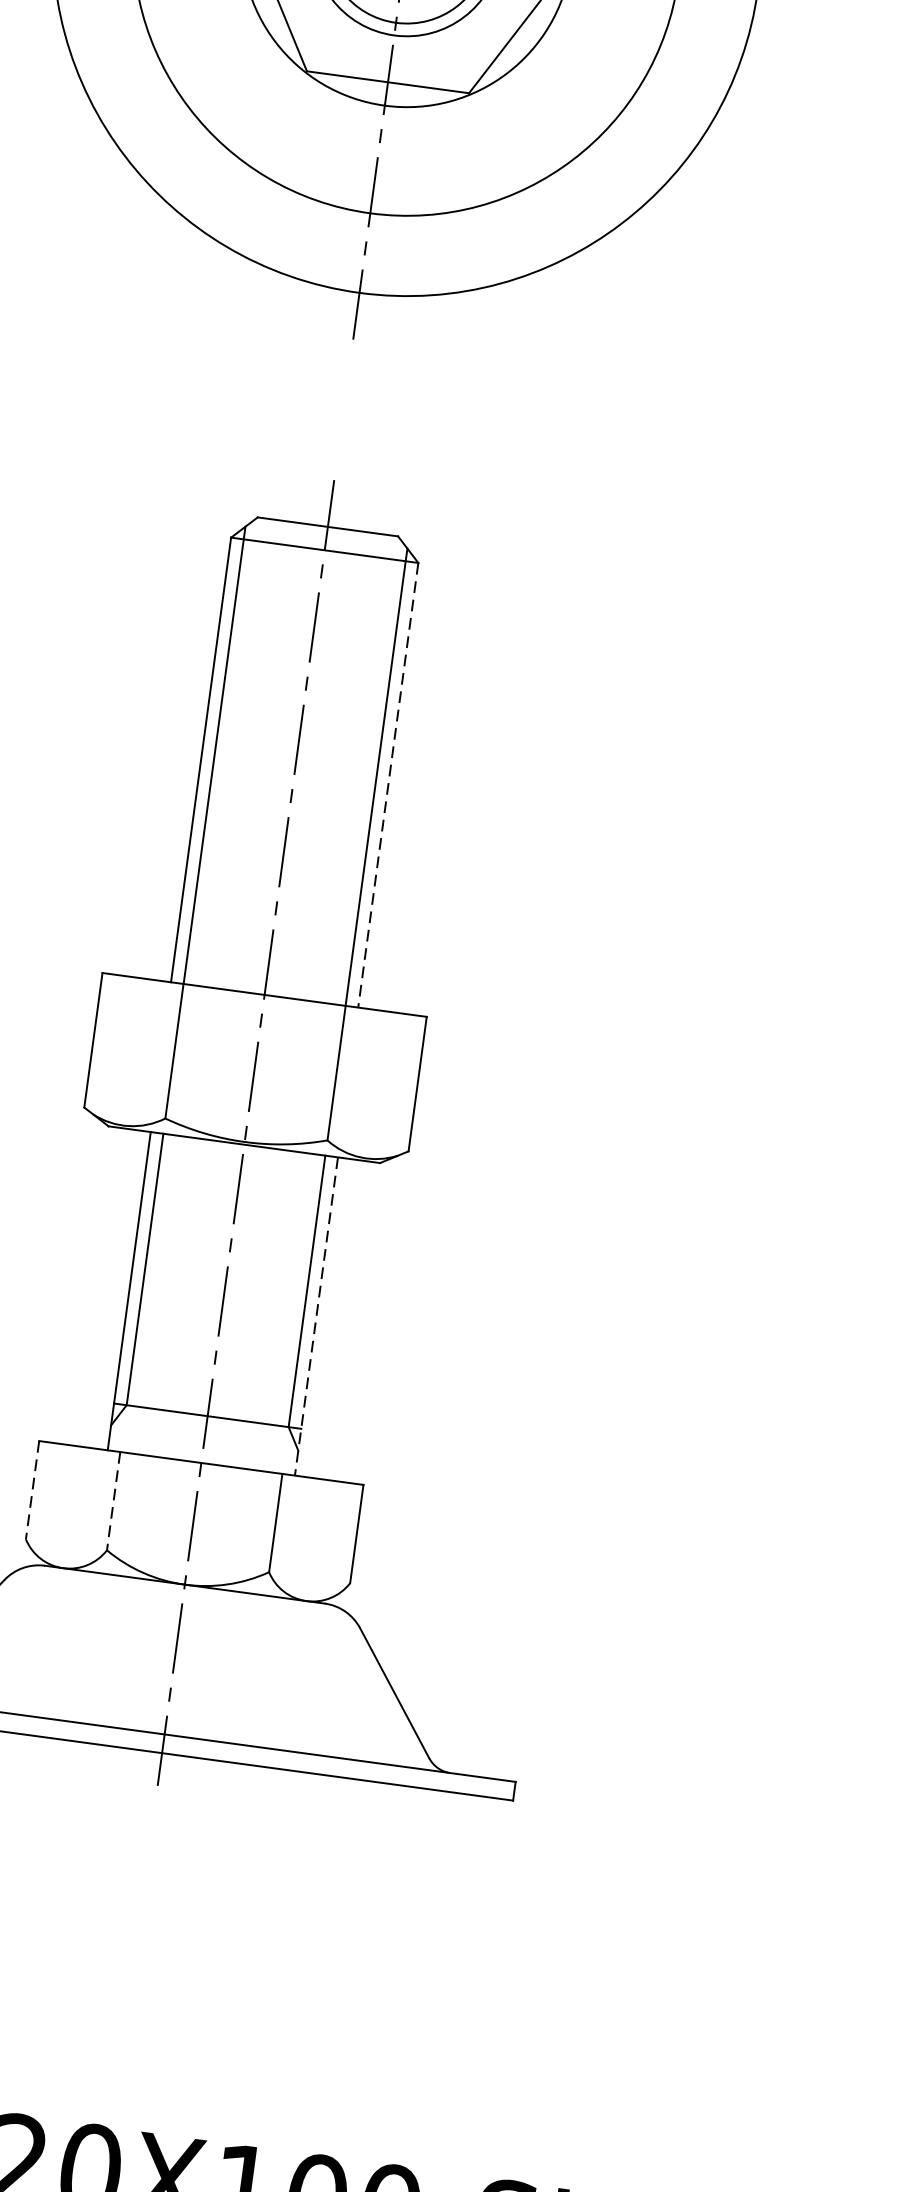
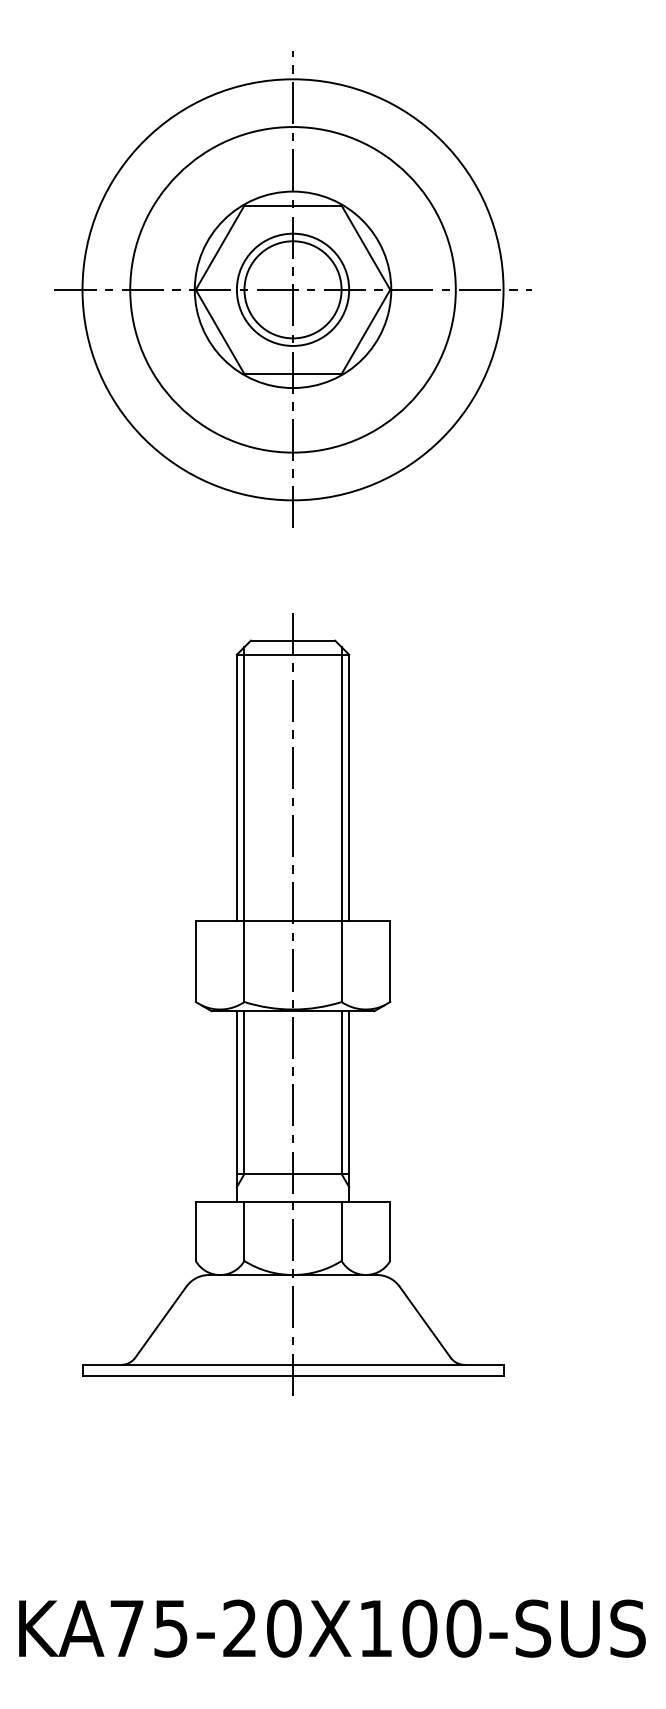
line: (388, 786) -> (349, 788), dashed -> solid
line: (316, 1318) -> (349, 1107), dashed -> solid
line: (31, 1491) -> (195, 1232), dashed -> solid
line: (113, 1502) -> (244, 1232), dashed -> solid

